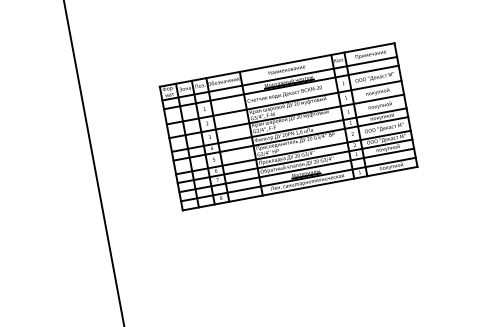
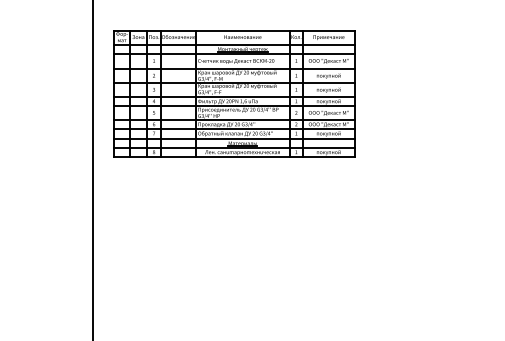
part: (288, 126) -> (234, 93), moved

